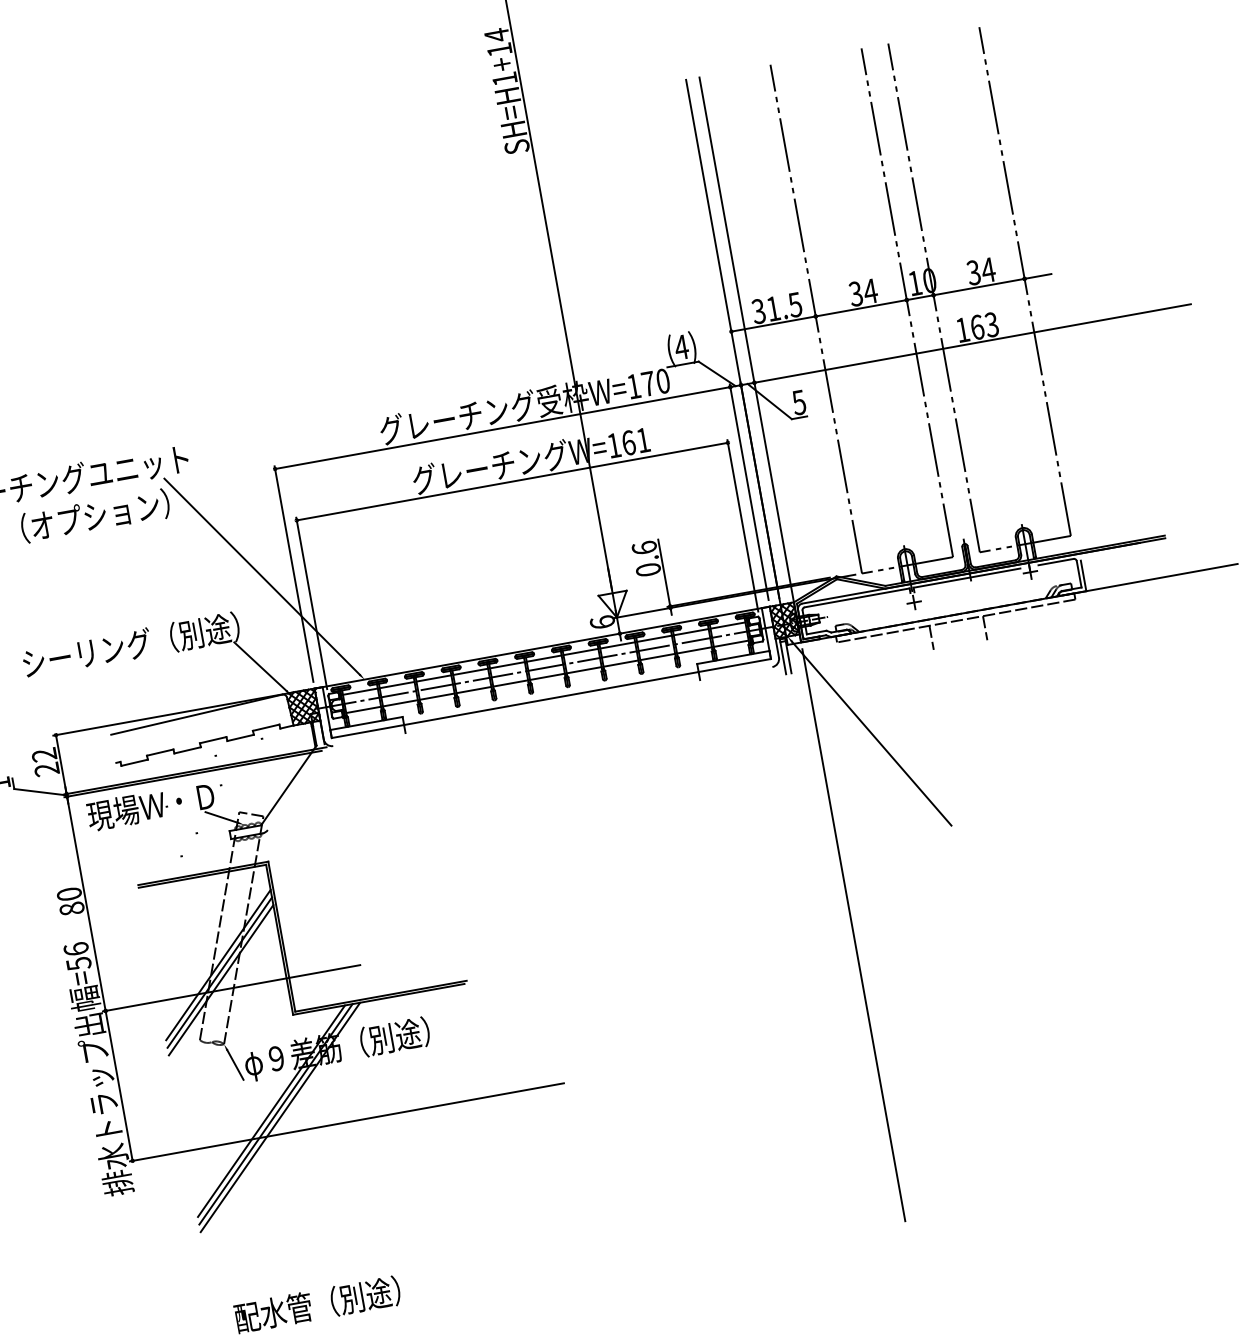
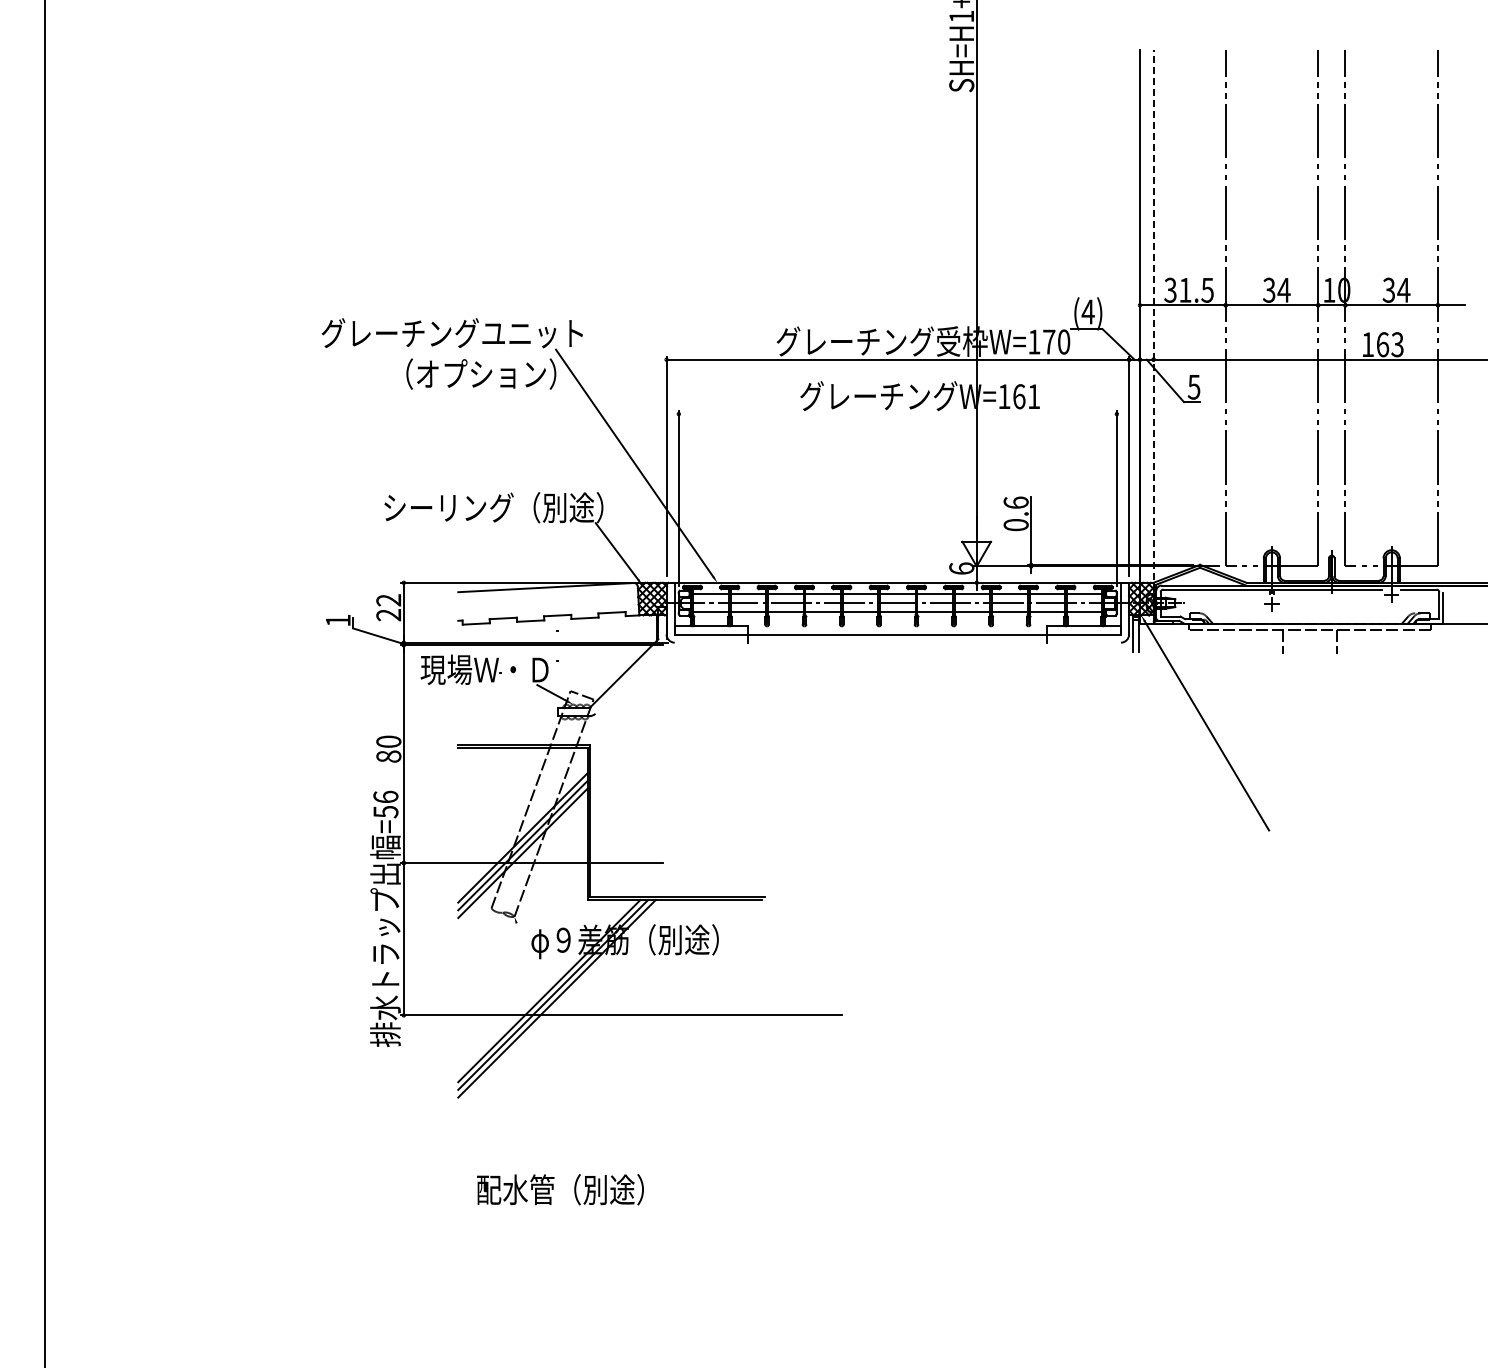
line: (750, 359) -> (1153, 336), solid -> dashed
line: (512, 482) -> (897, 414), removed
line: (853, 934) -> (1153, 920), removed
line: (234, 1065) -> (521, 939), removed

